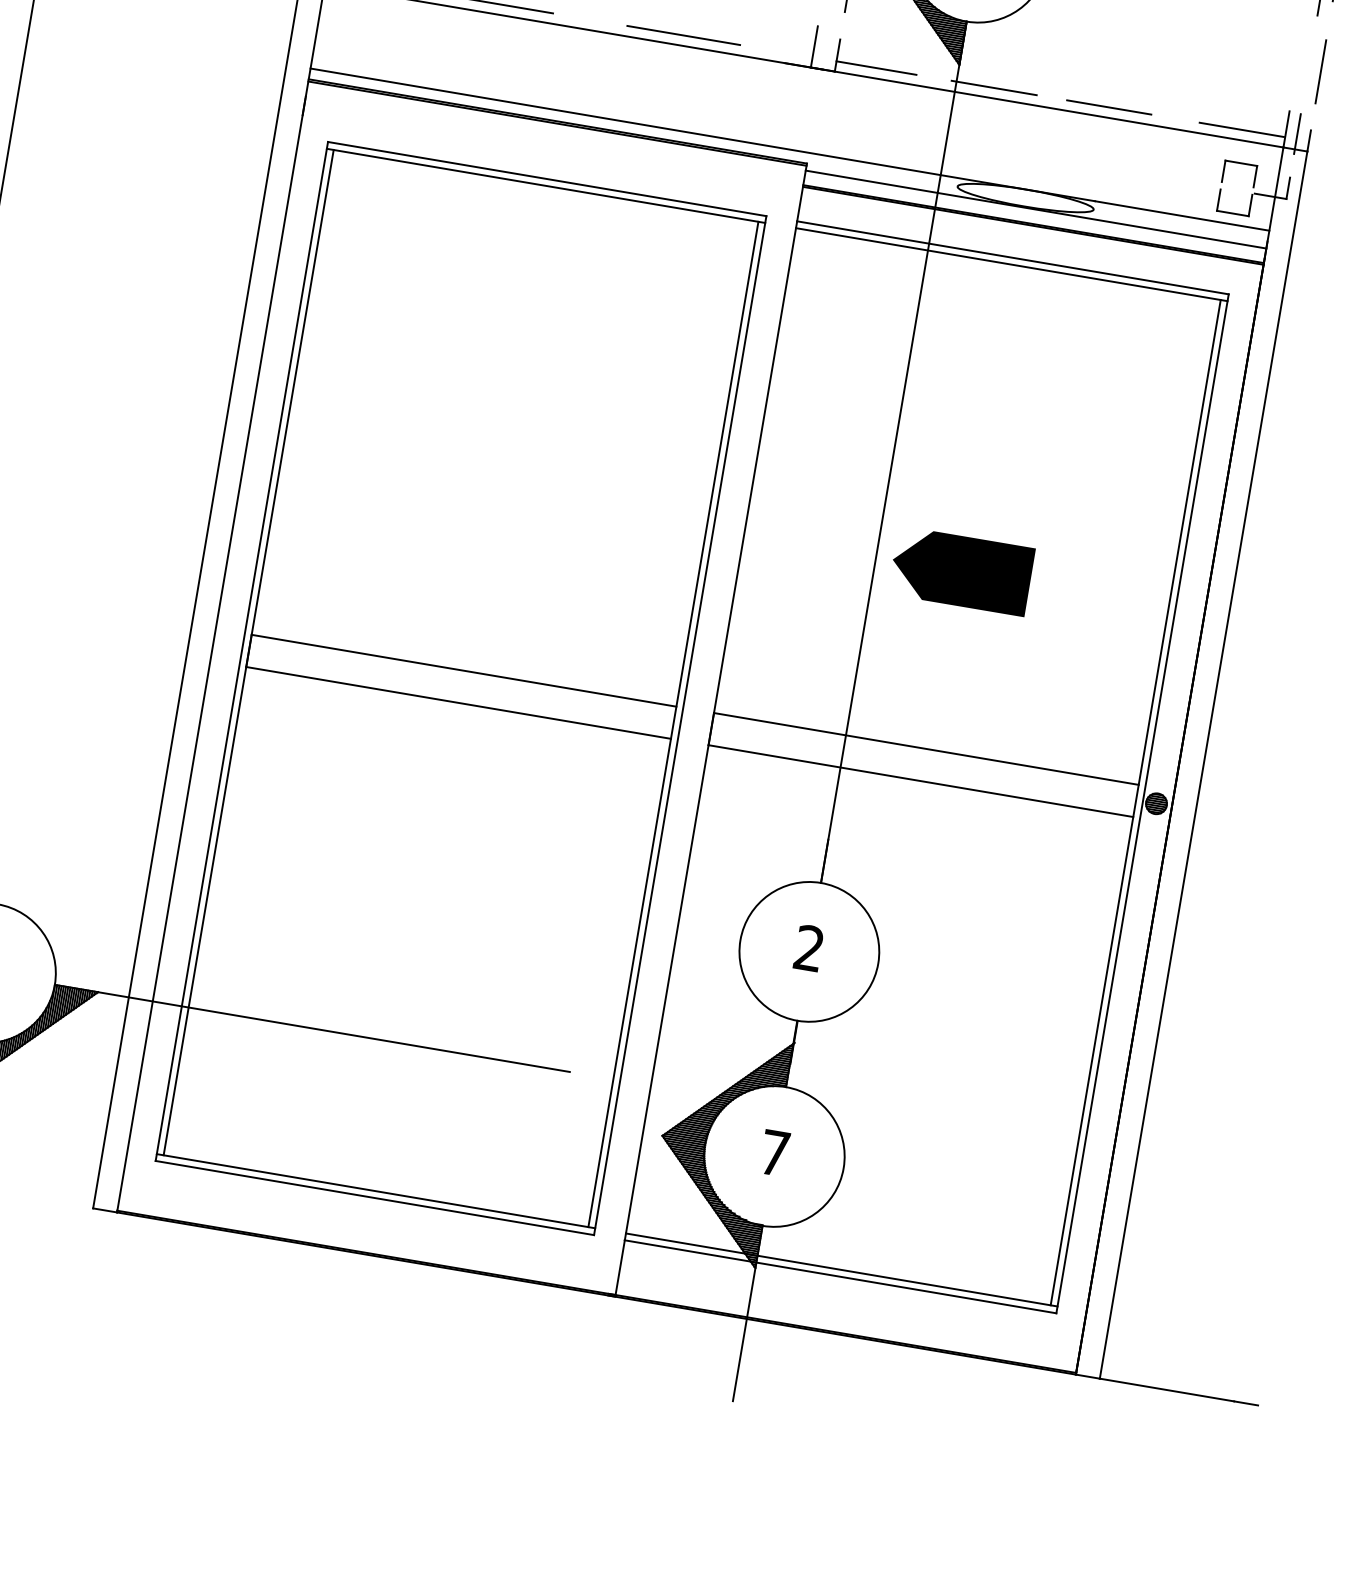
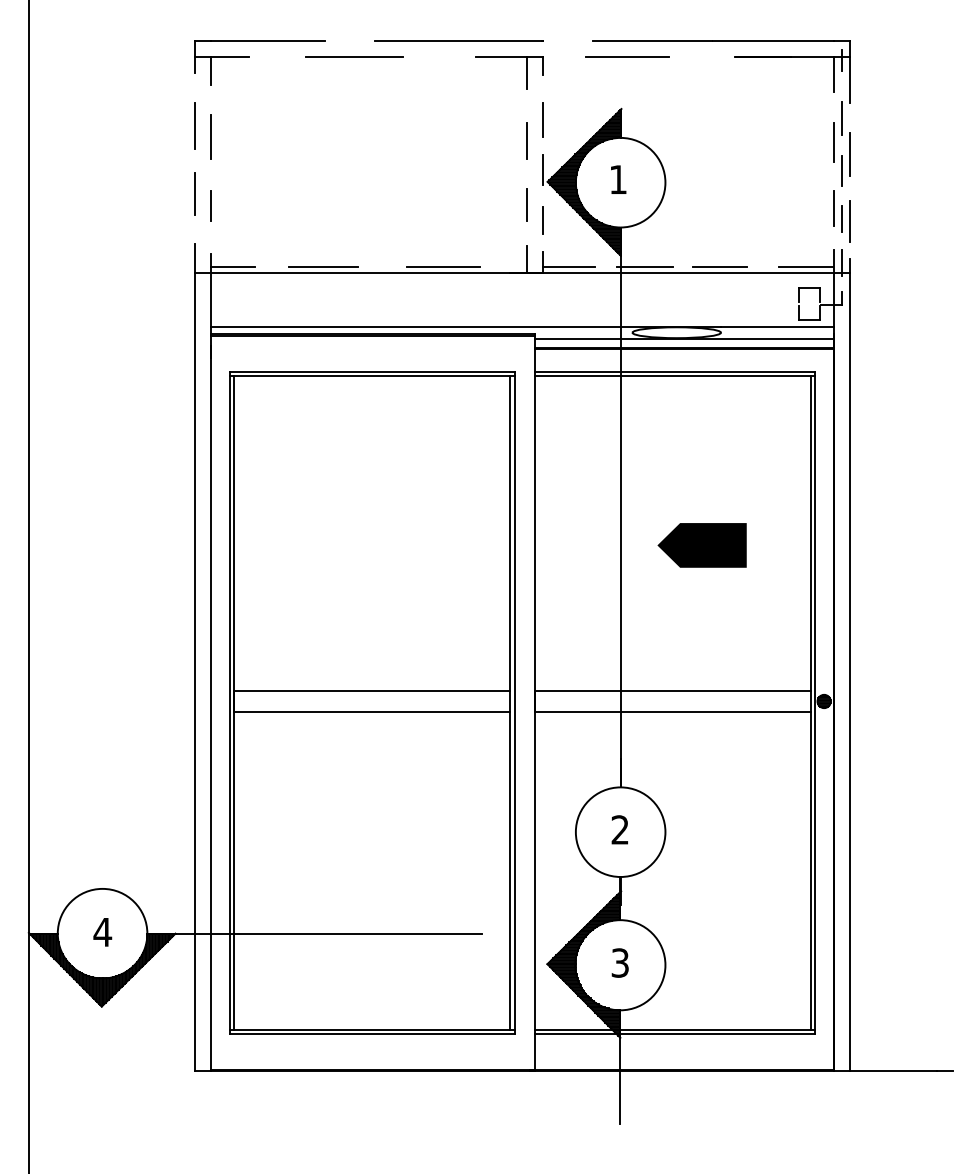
line: (1300, 48) -> (834, 208), added
line: (1308, 65) -> (841, 218), added
line: (960, 571) -> (701, 545), moved
text: (773, 1152) -> (619, 962), 7 -> 3

